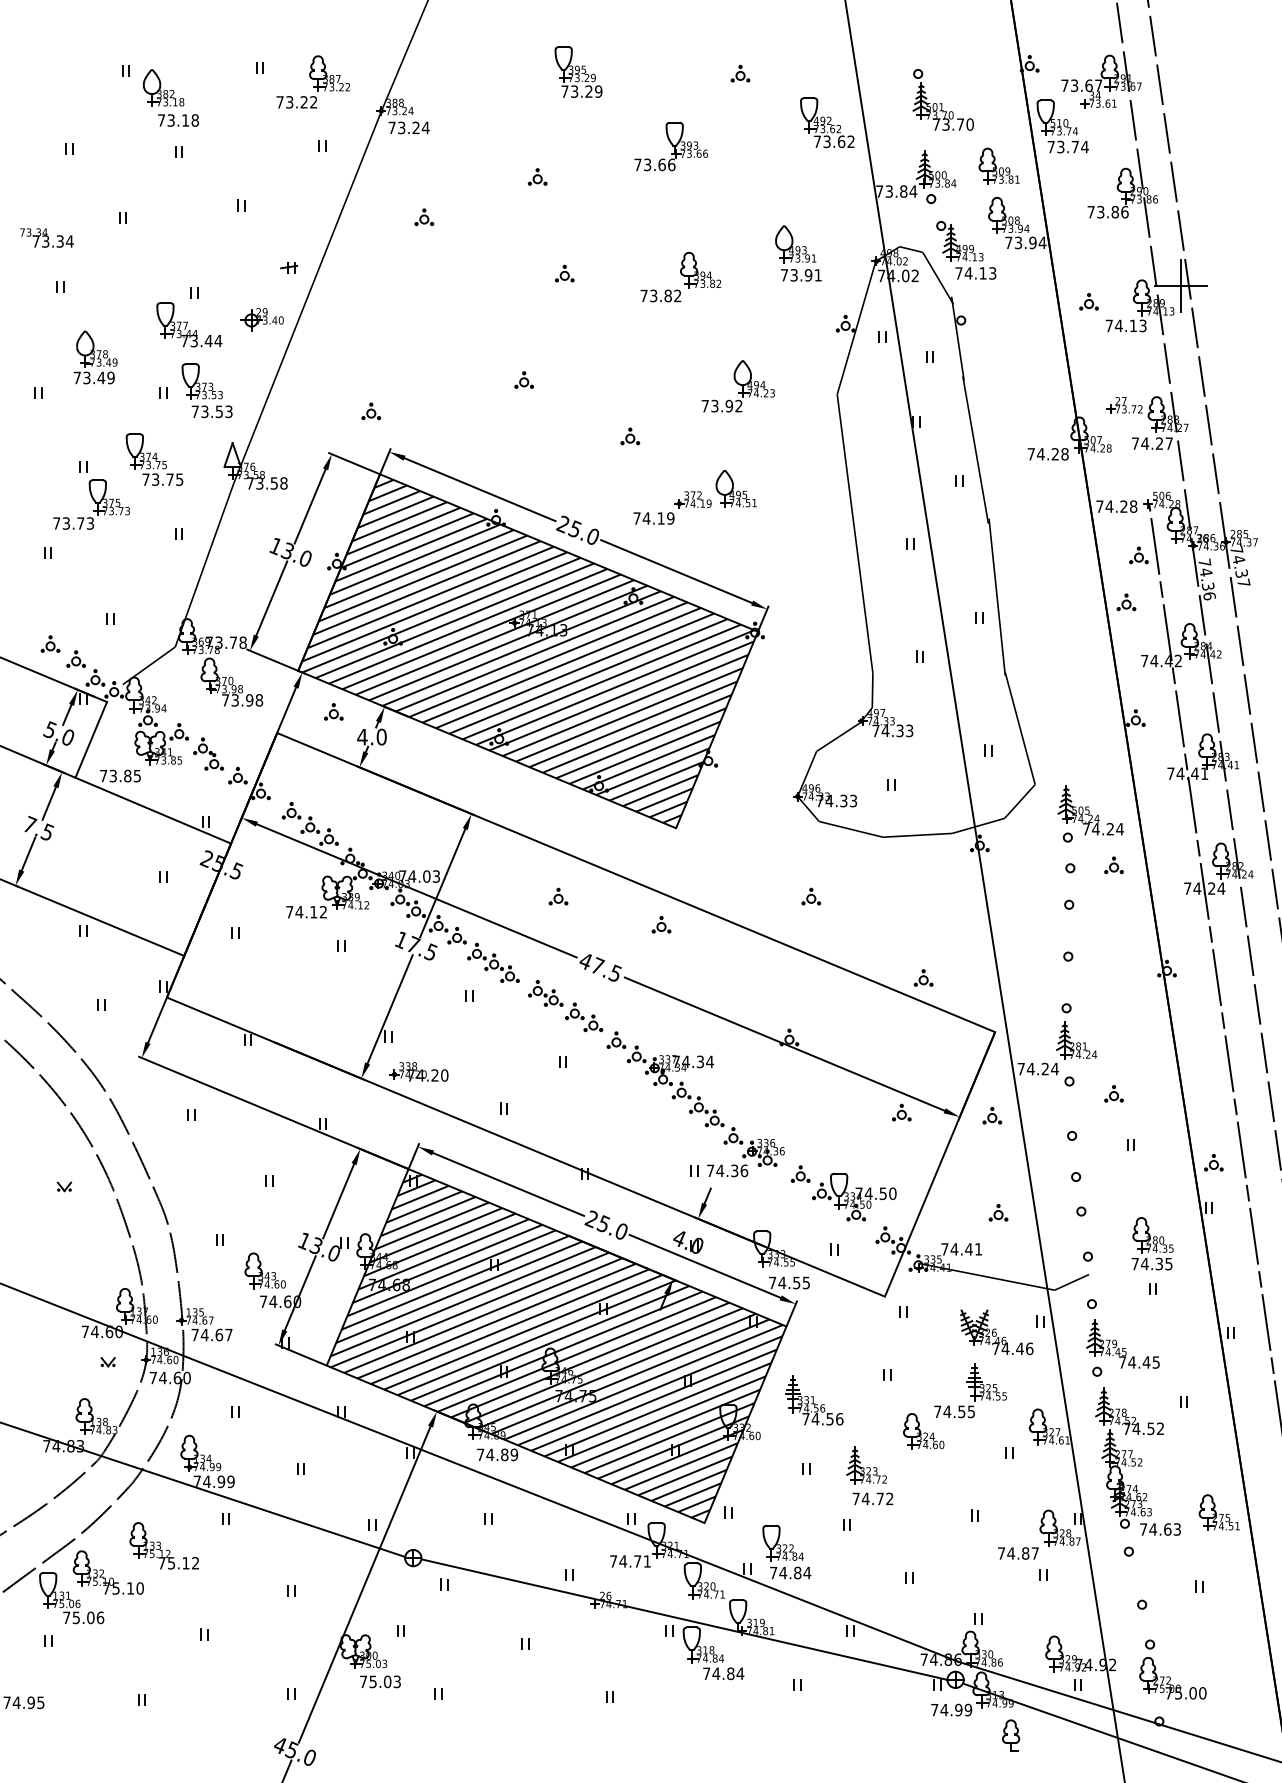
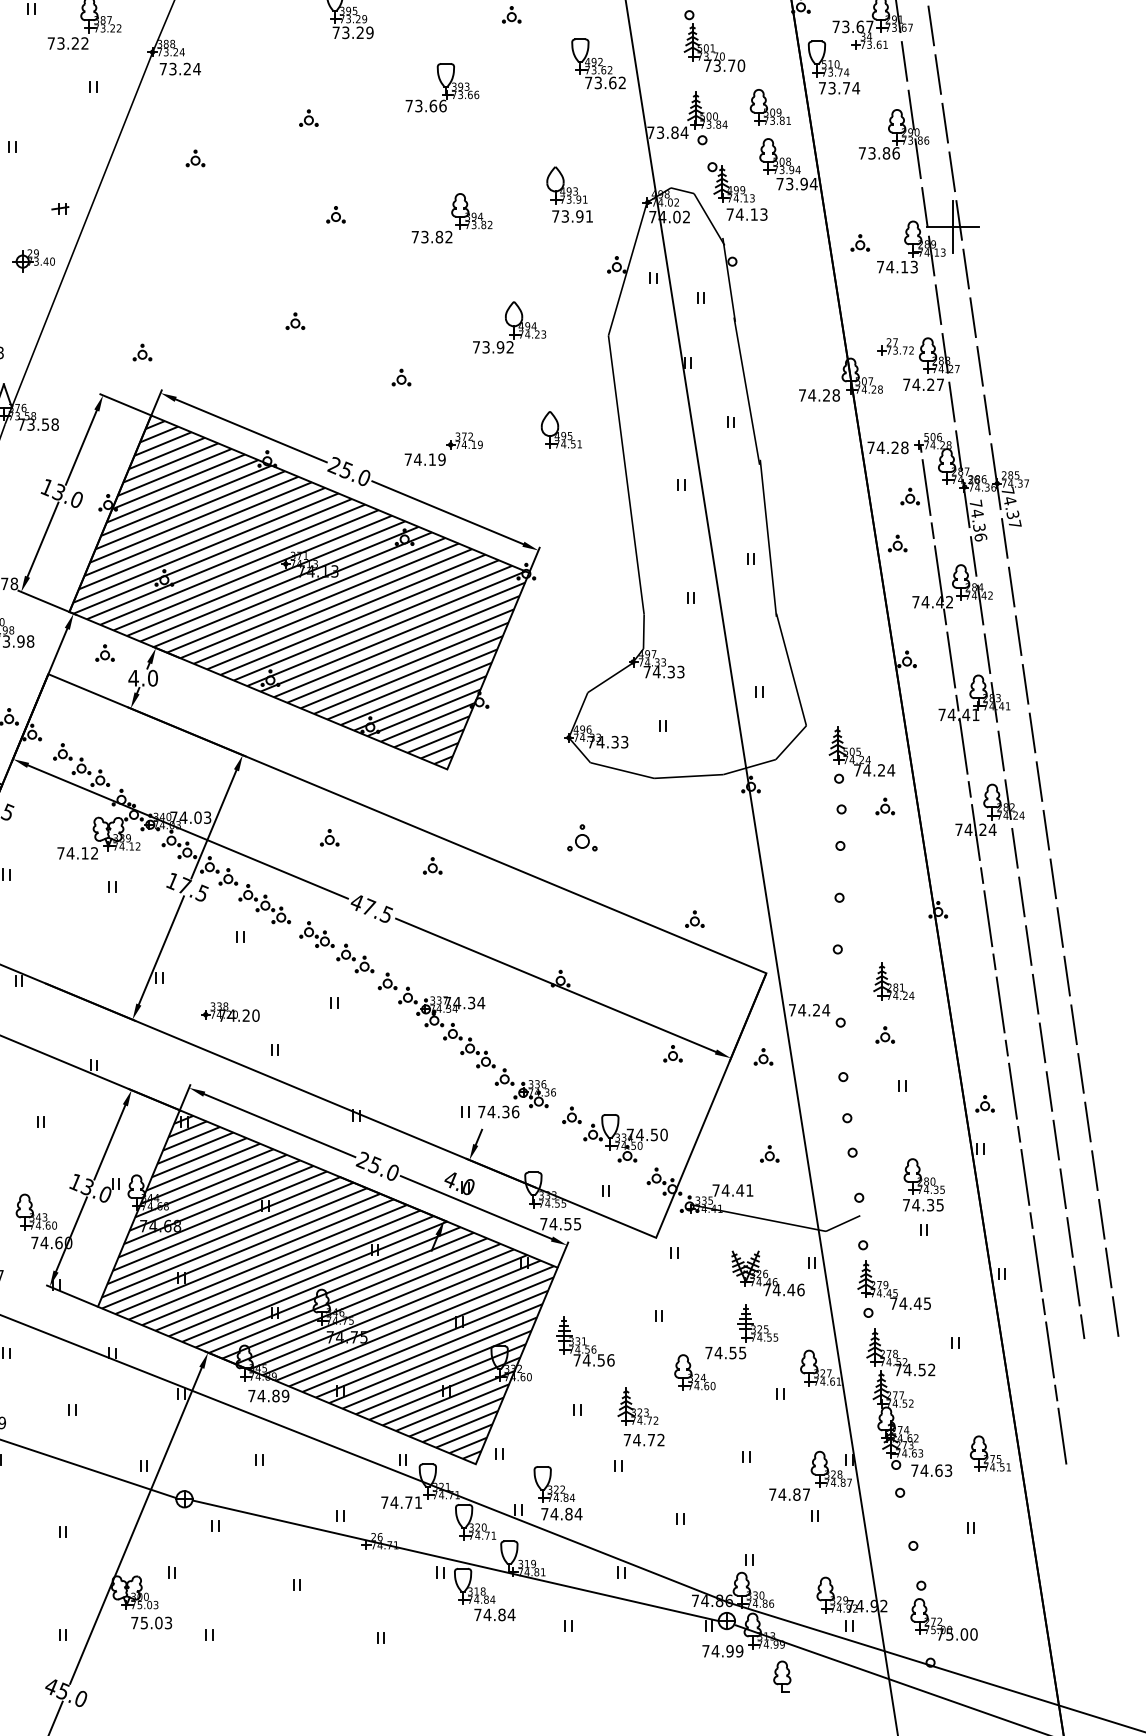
part: (735, 488) -> (560, 429), moved
part: (811, 896) -> (582, 837), size x1.6
part: (1076, 1040) -> (893, 981), moved
part: (418, 1071) -> (229, 1011), moved

